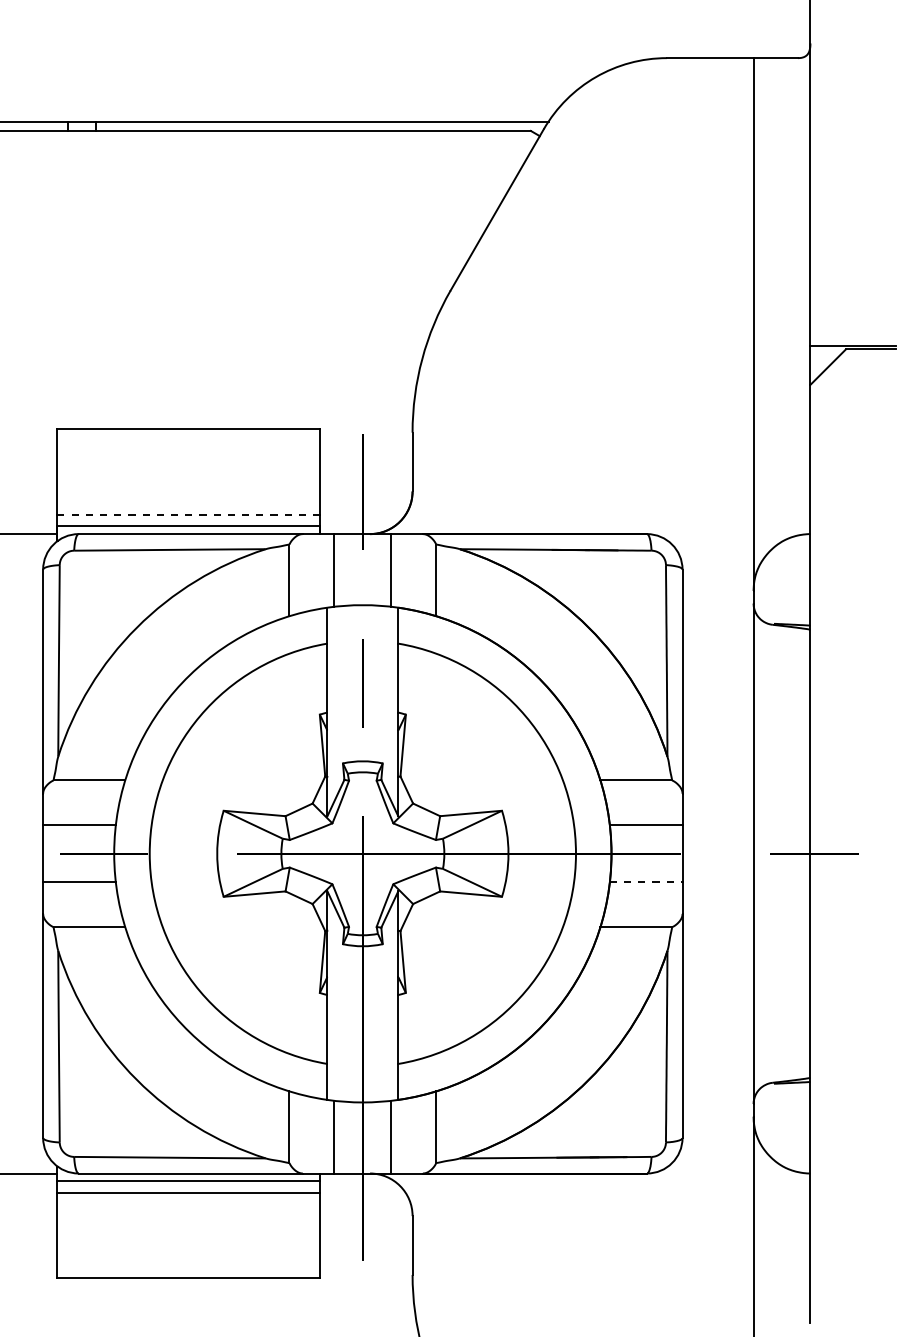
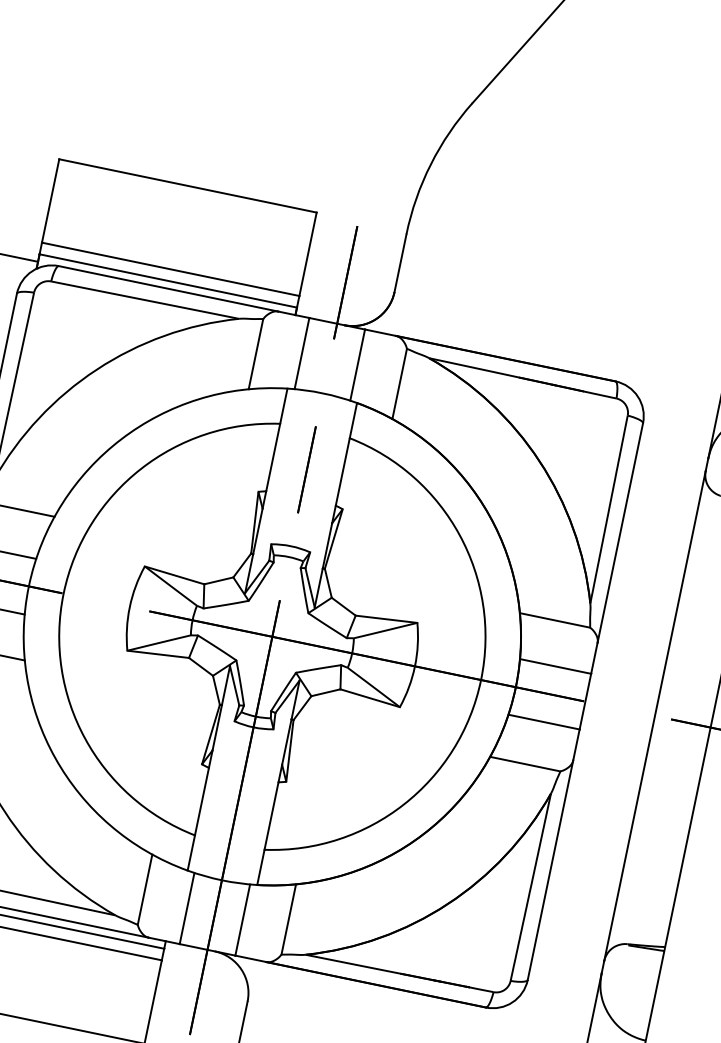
line: (188, 514) -> (170, 269), dashed -> solid
line: (646, 882) -> (544, 722), dashed -> solid

